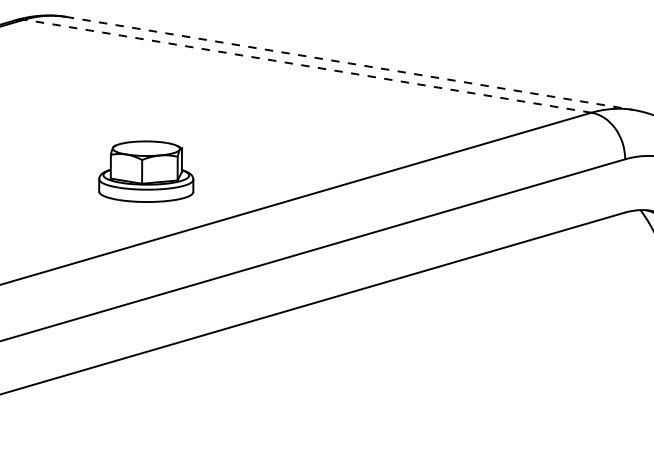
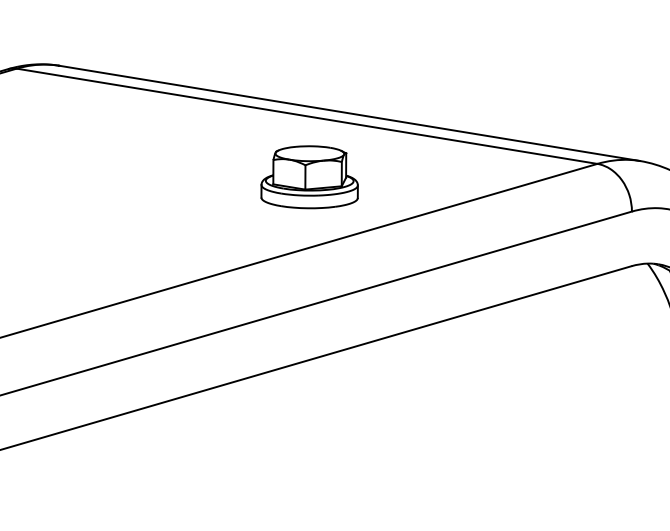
line: (350, 63) -> (350, 113), dashed -> solid
line: (307, 66) -> (306, 116), dashed -> solid
part: (146, 171) -> (309, 177), moved

